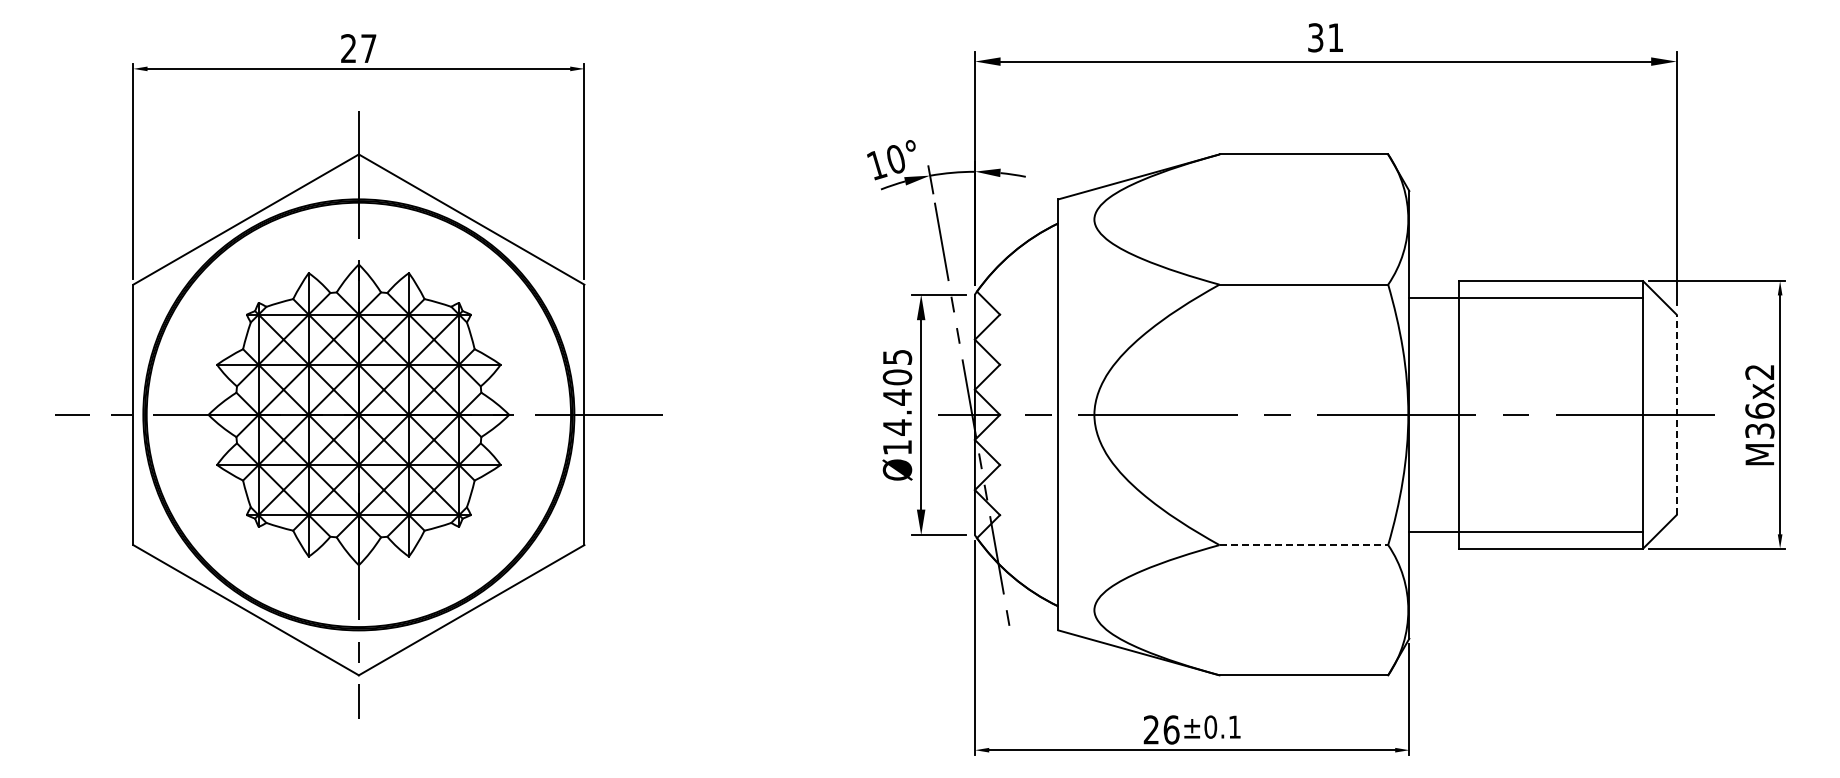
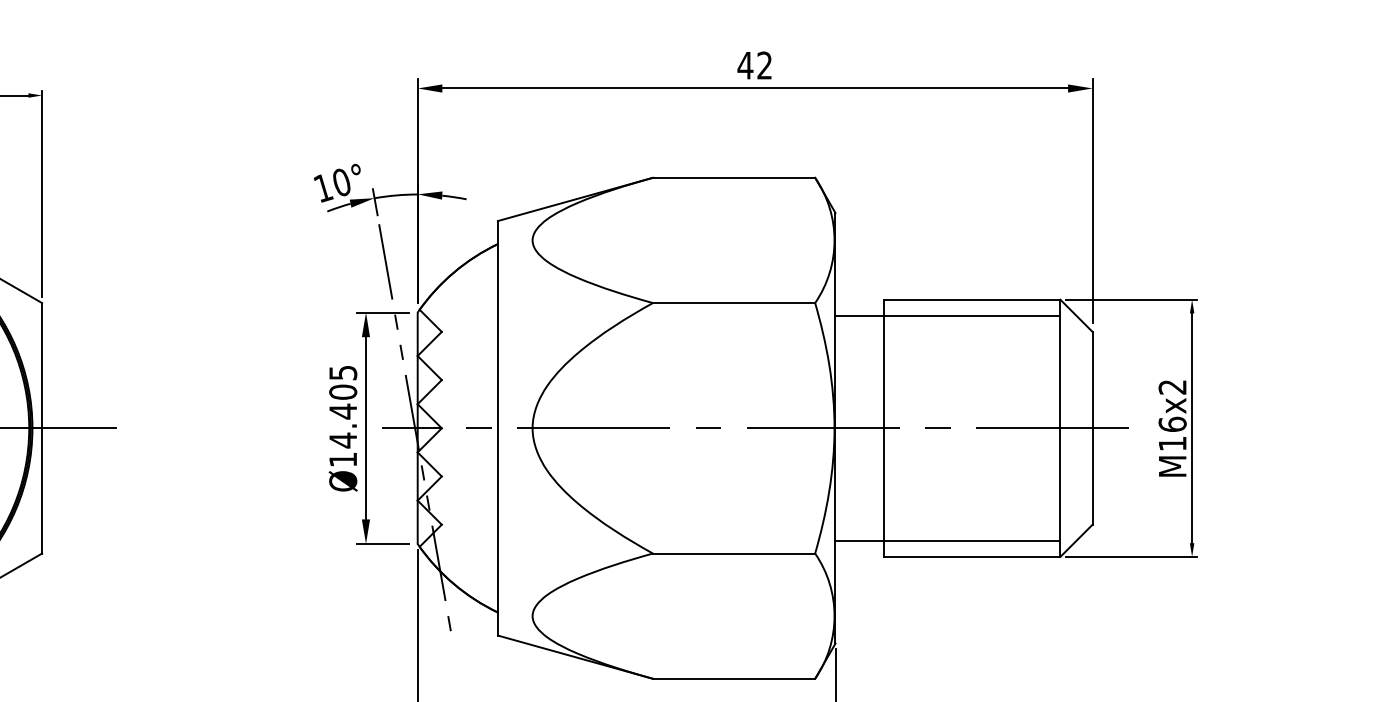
text: (1324, 37) -> (753, 65), 31 -> 42
line: (1676, 414) -> (1092, 427), dashed -> solid
text: (1759, 430) -> (1172, 443), M36x2 -> M16x2
line: (1304, 545) -> (734, 553), dashed -> solid

